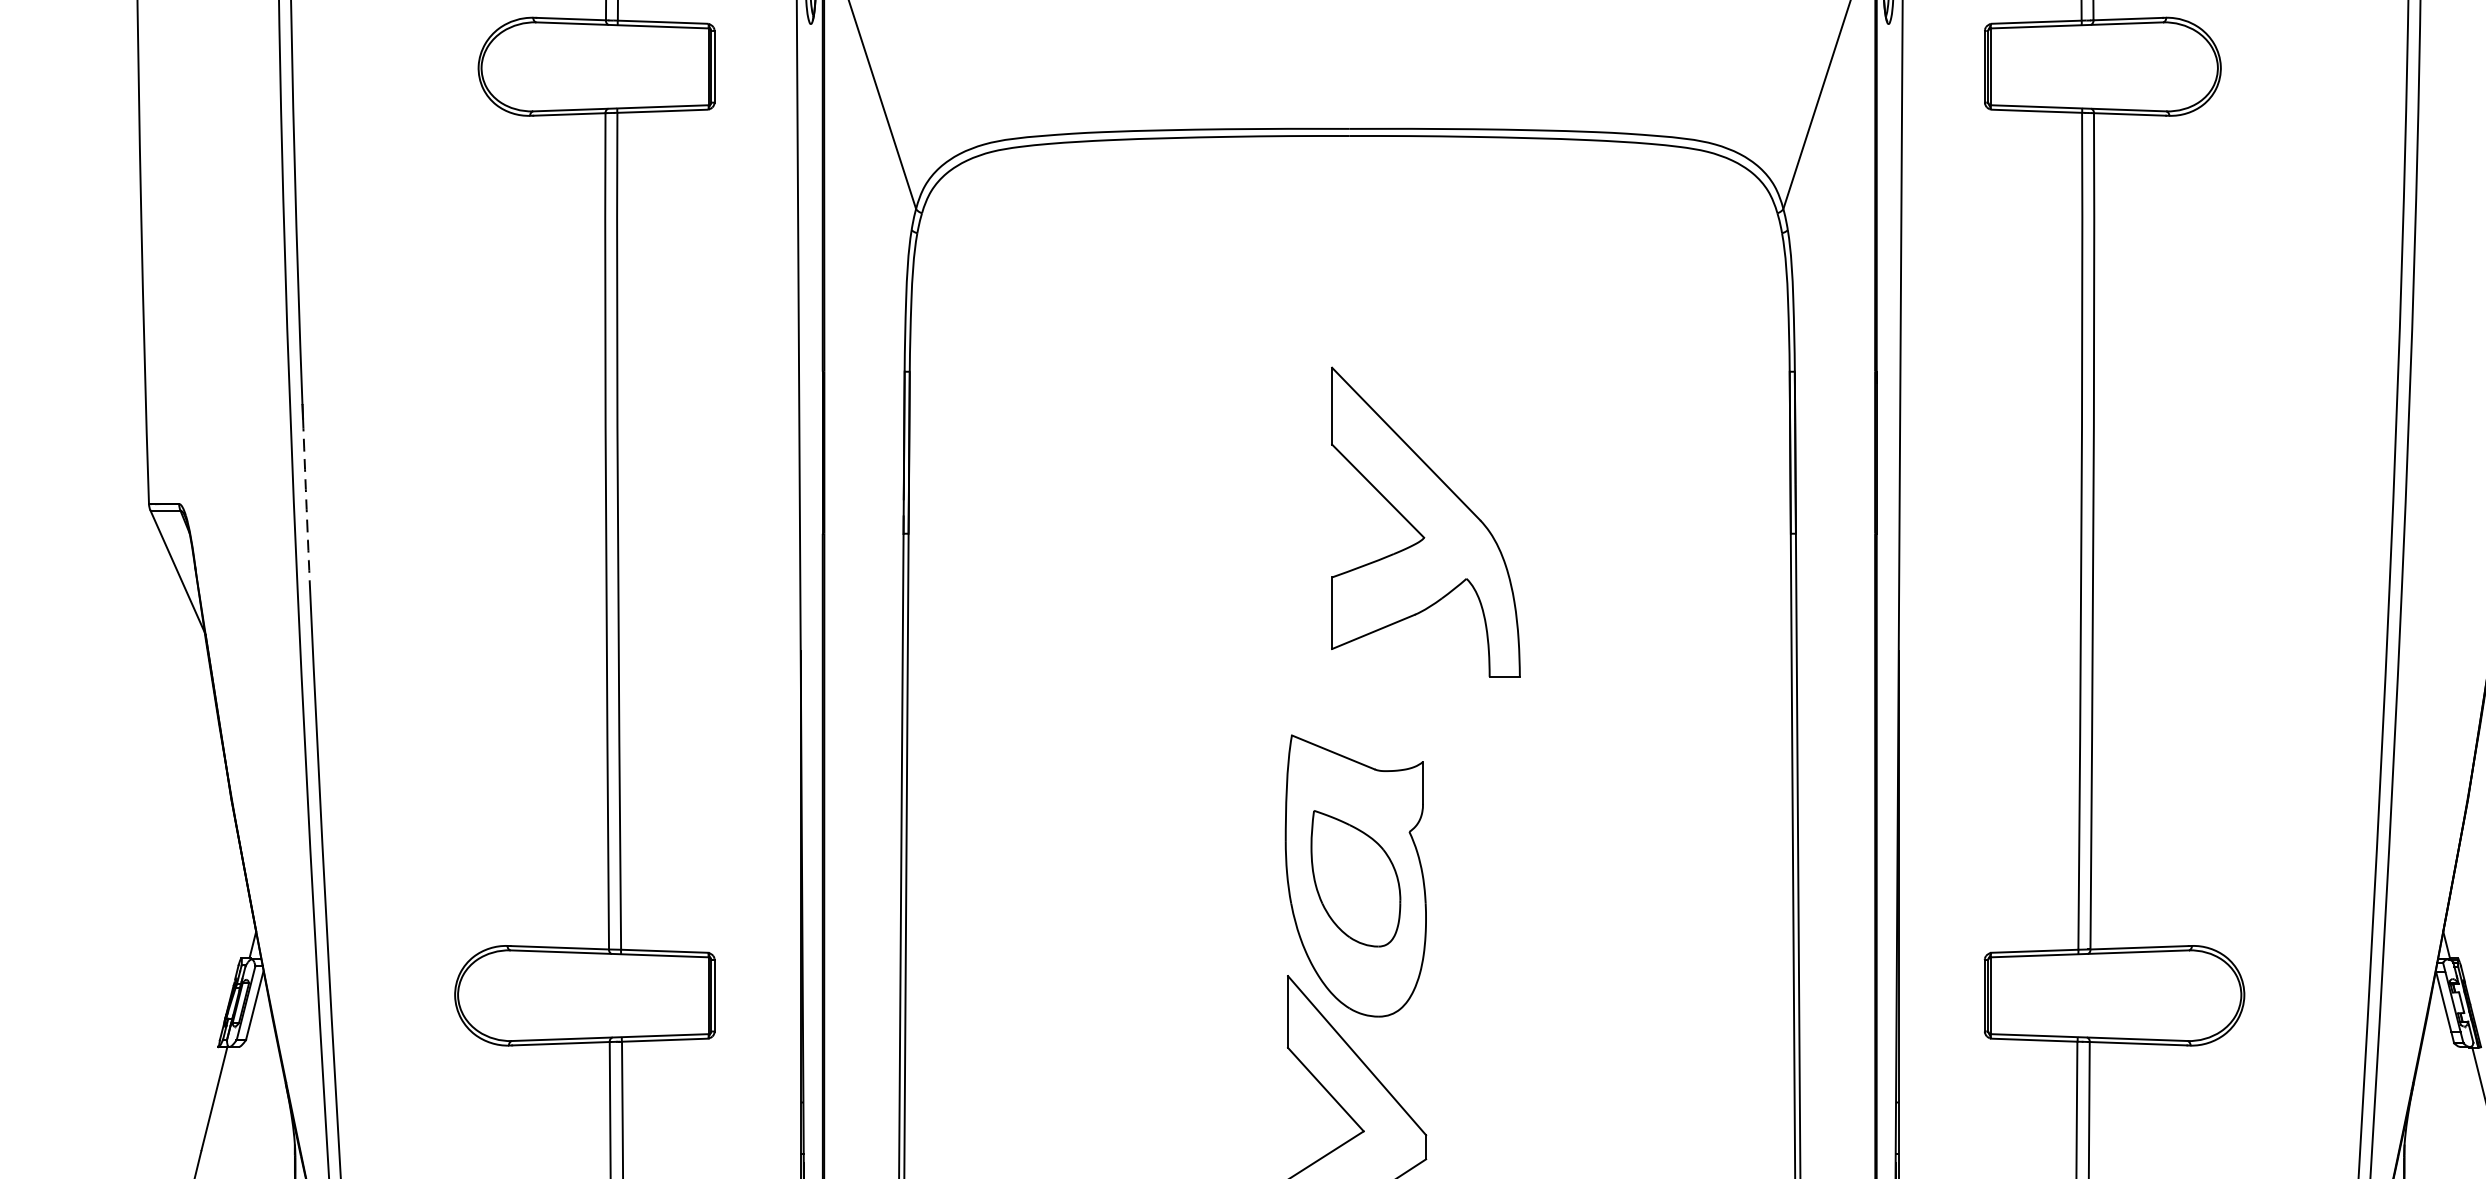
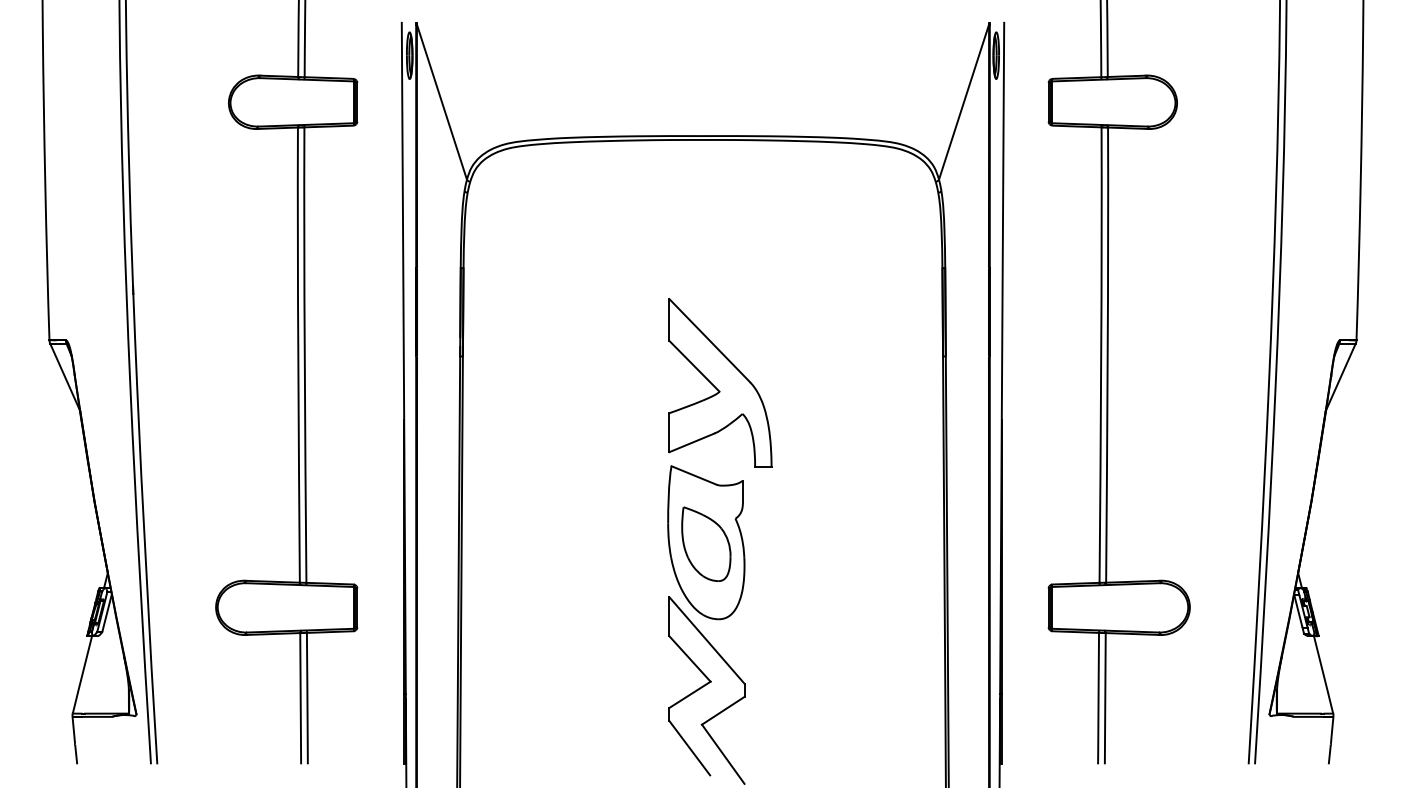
arc: (307, 498) -> (135, 337), dashed -> solid
part: (1426, 520) -> (720, 382), moved

